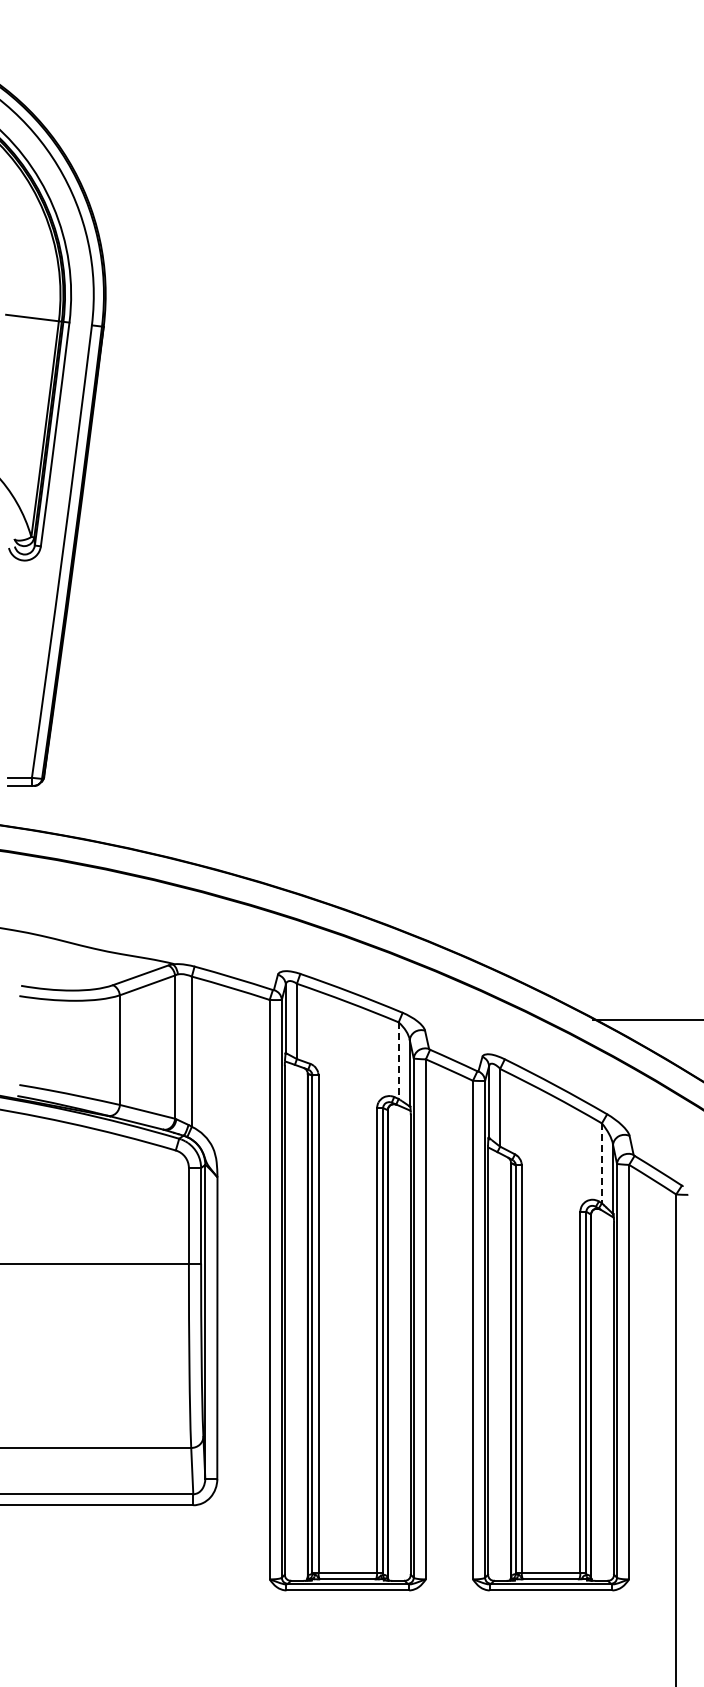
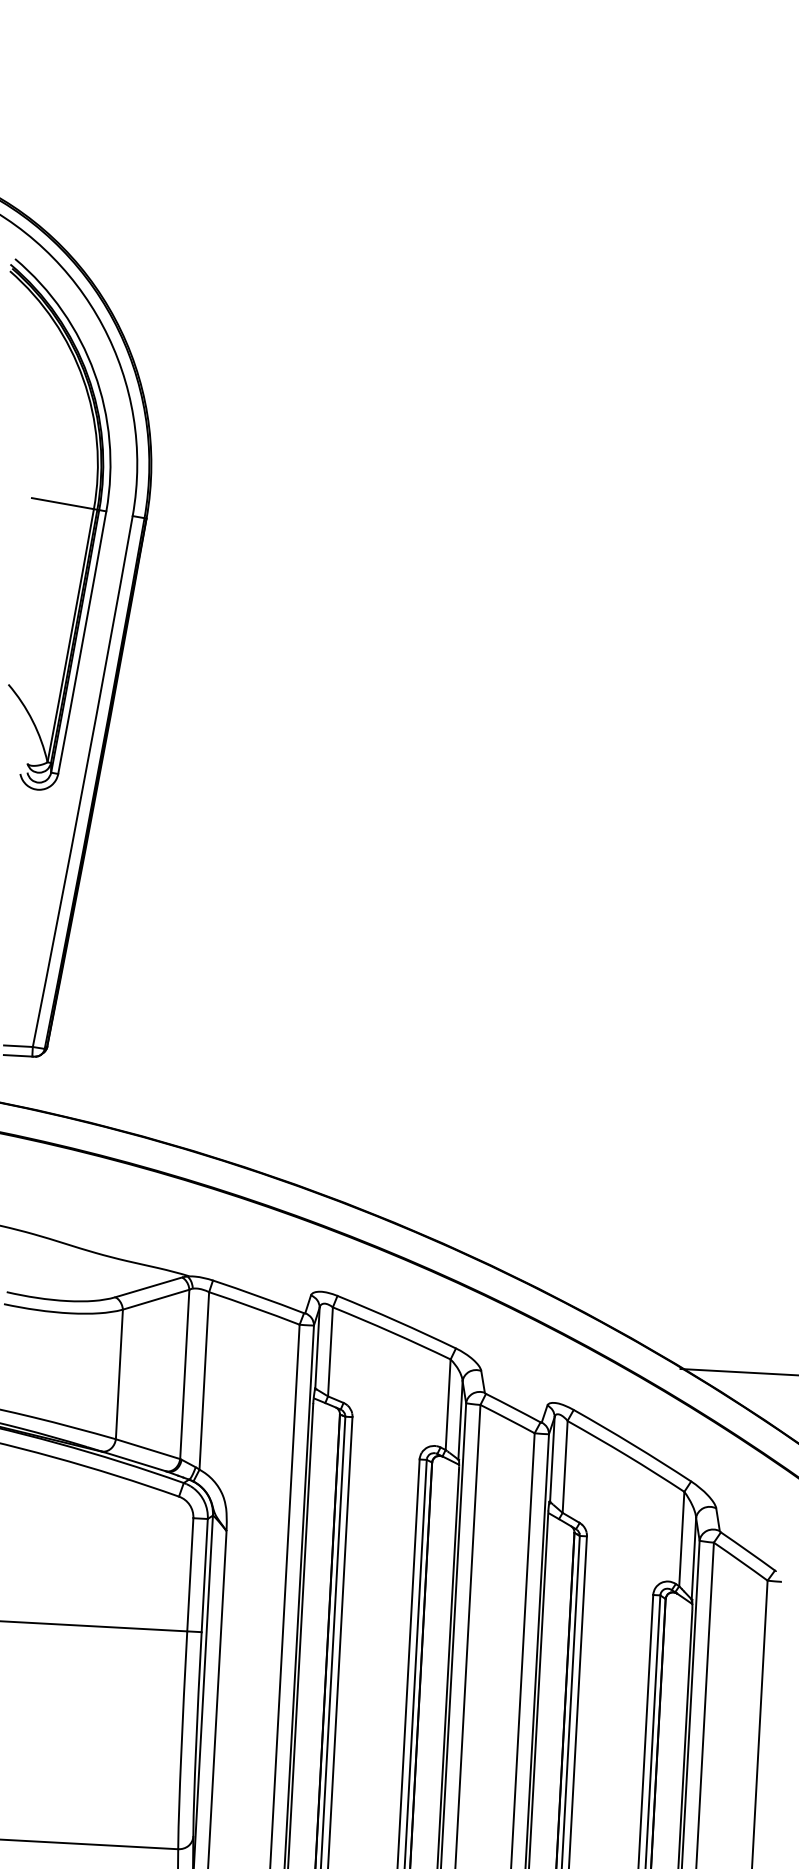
line: (398, 1061) -> (447, 1405), dashed -> solid
line: (601, 1163) -> (681, 1539), dashed -> solid

